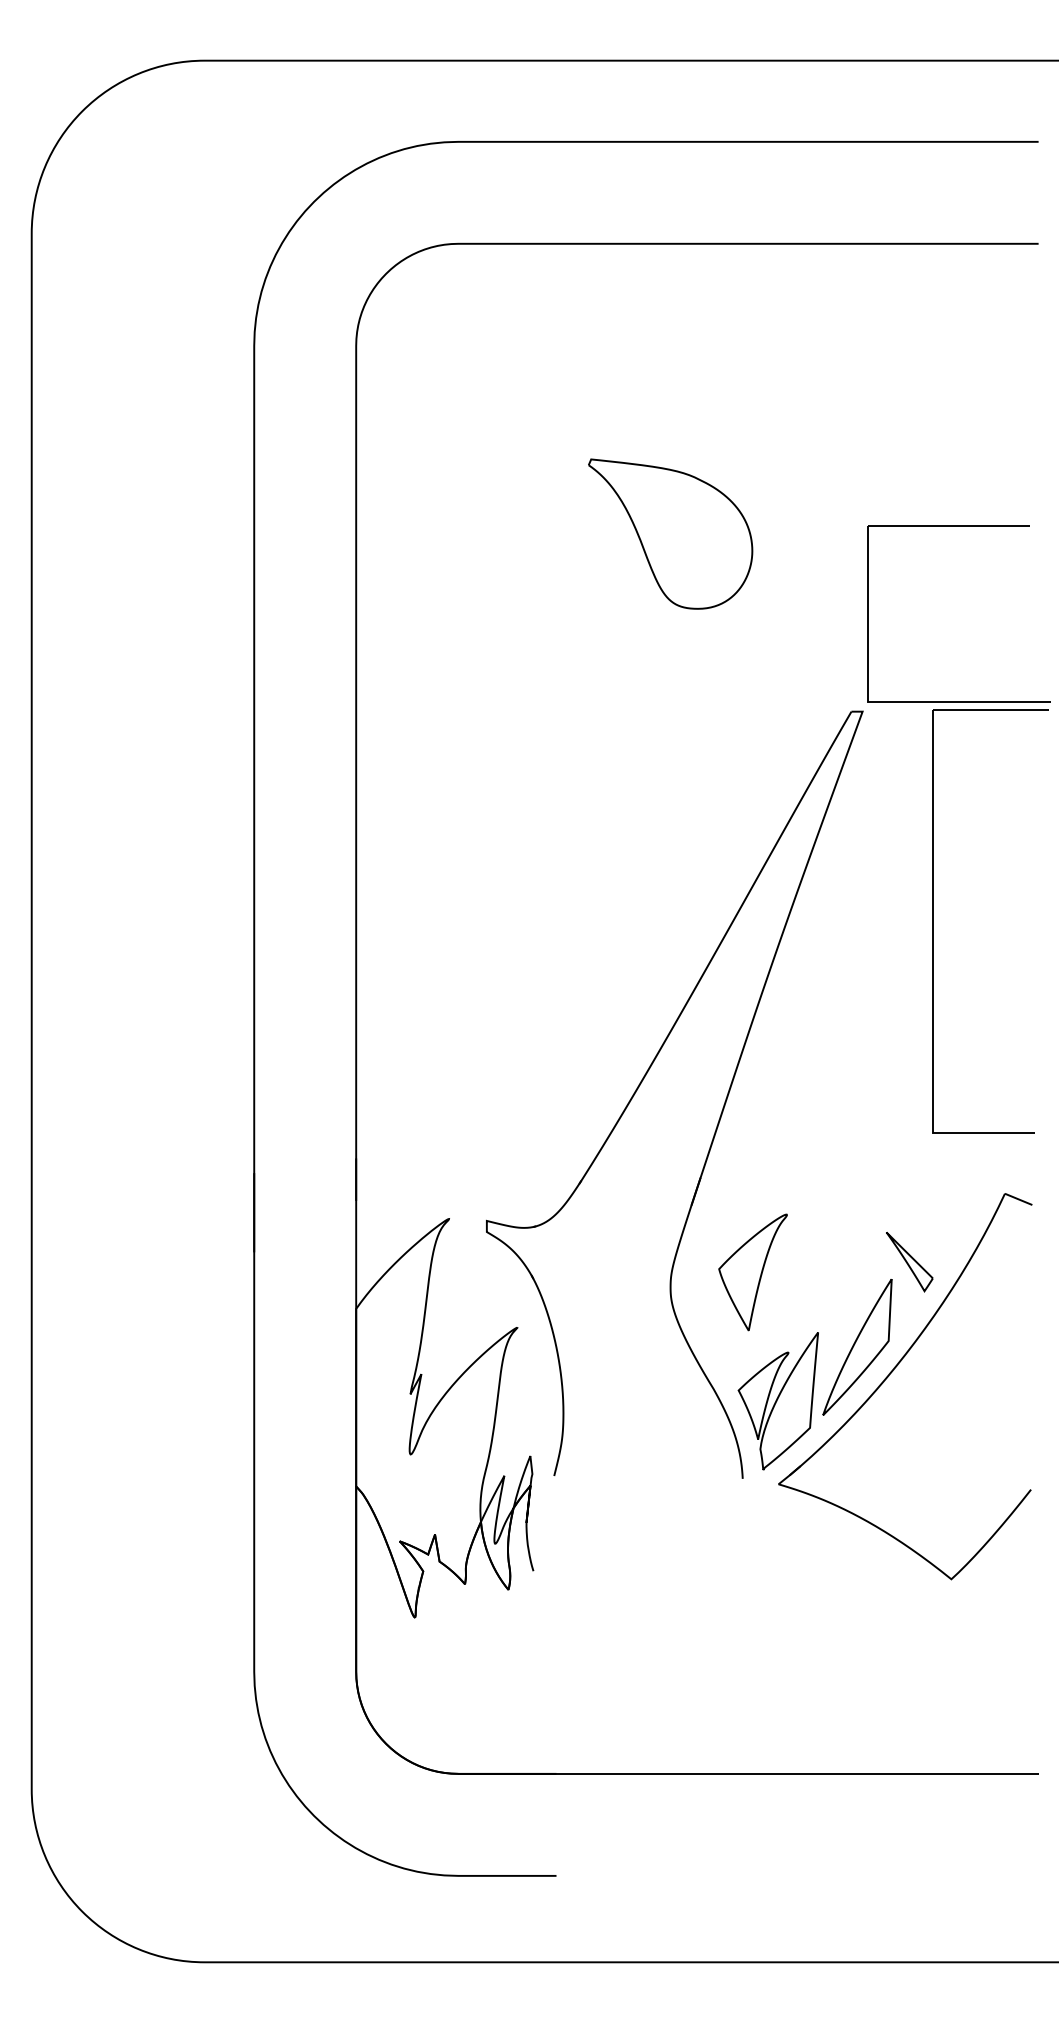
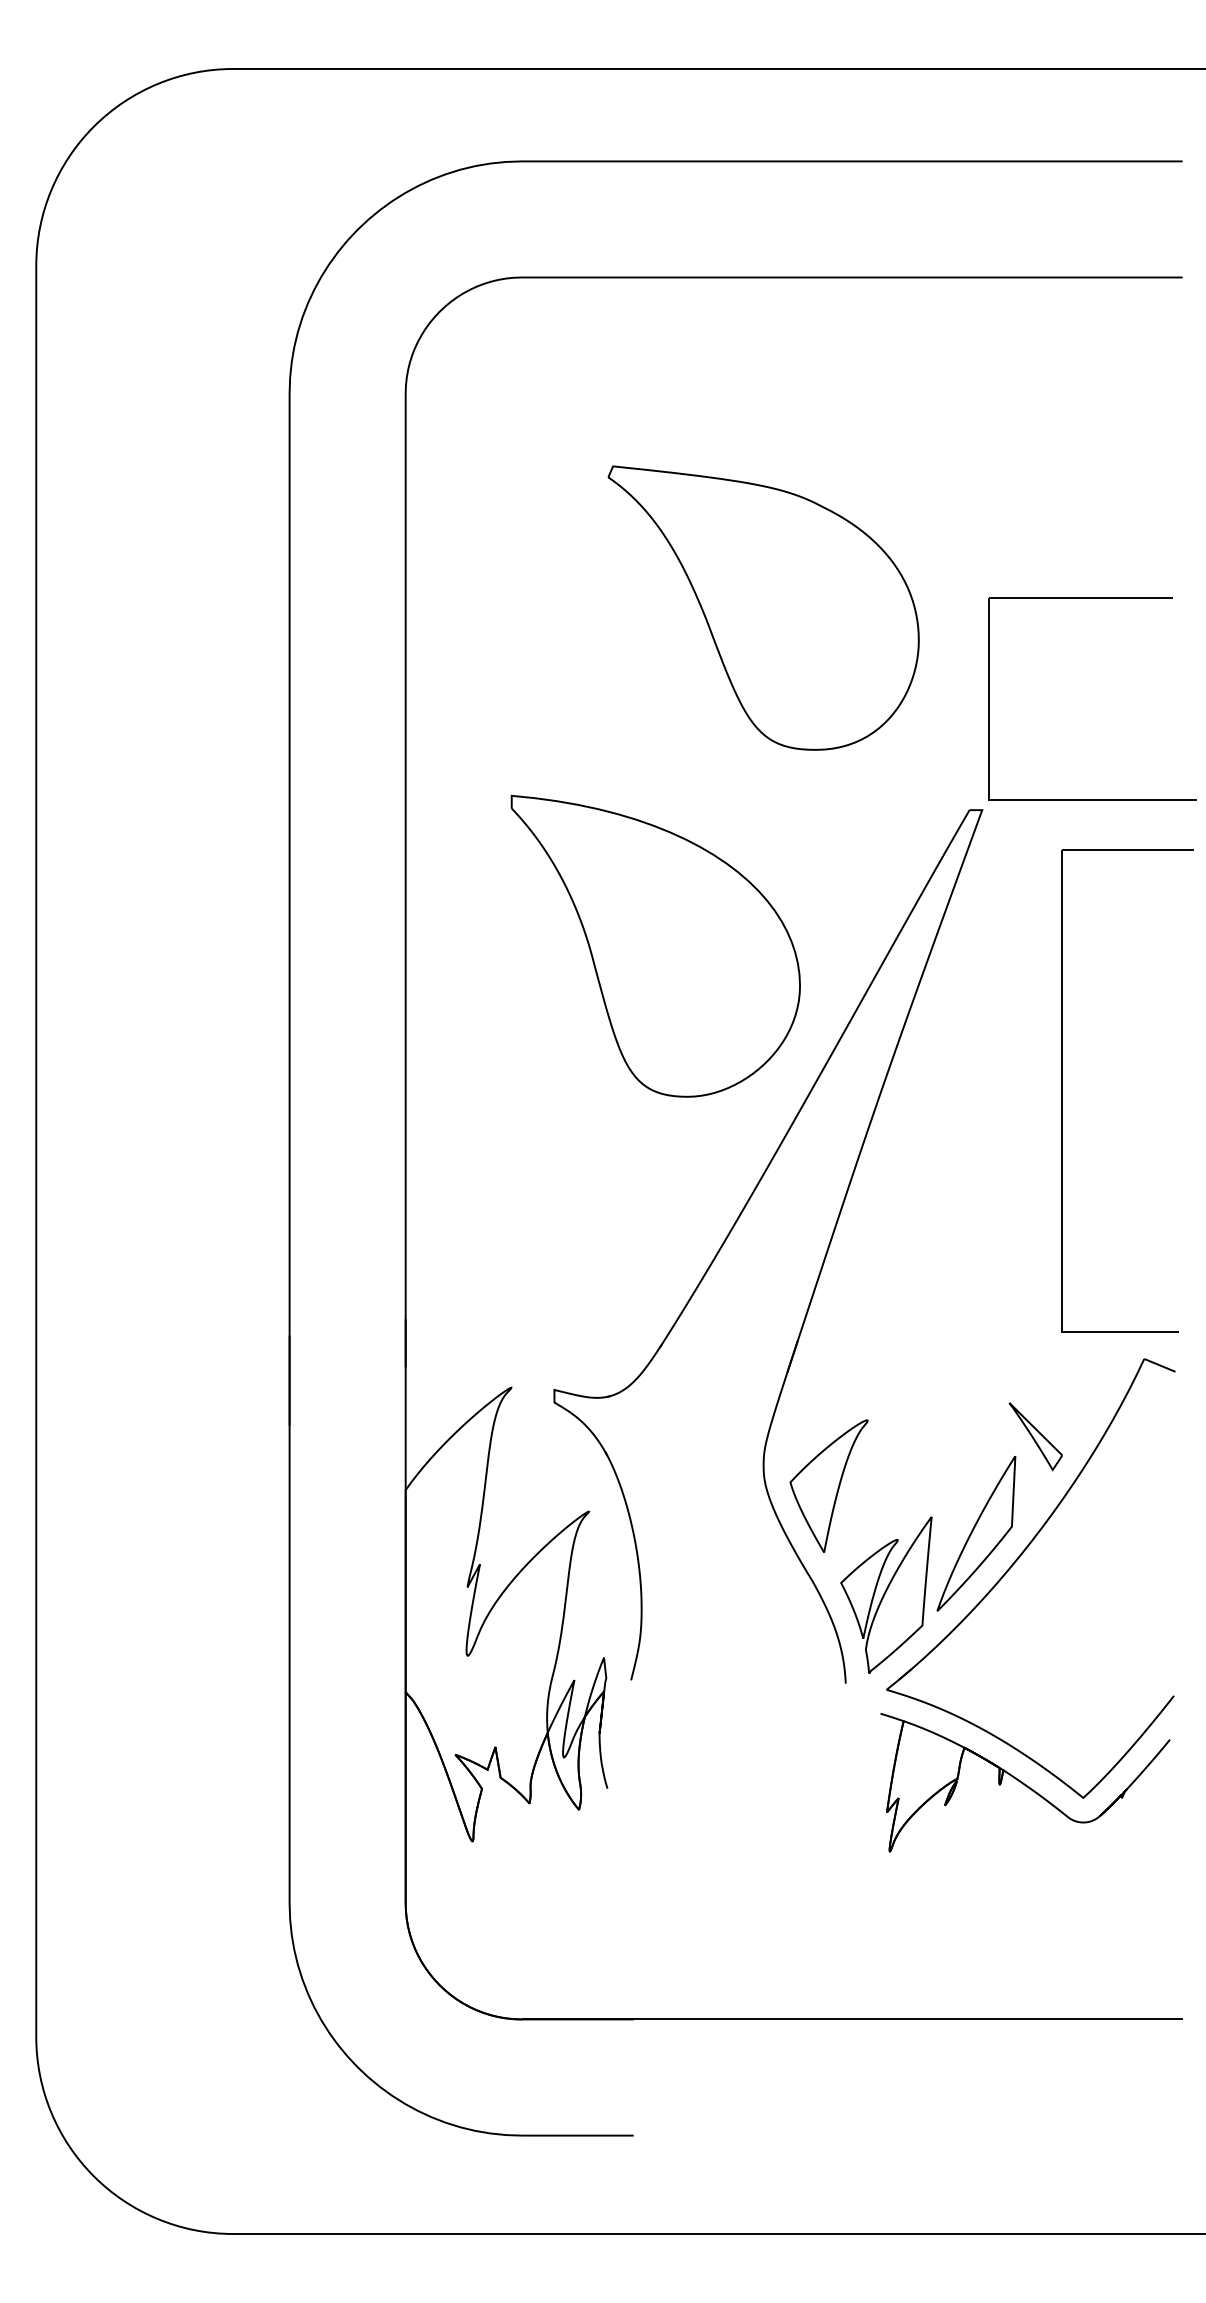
part: (670, 533) -> (763, 607), size x1.67
part: (575, 831) -> (655, 946), added
part: (933, 921) -> (1062, 1091), moved
part: (752, 1272) -> (828, 1486), moved
part: (900, 1565) -> (1025, 1782), added

